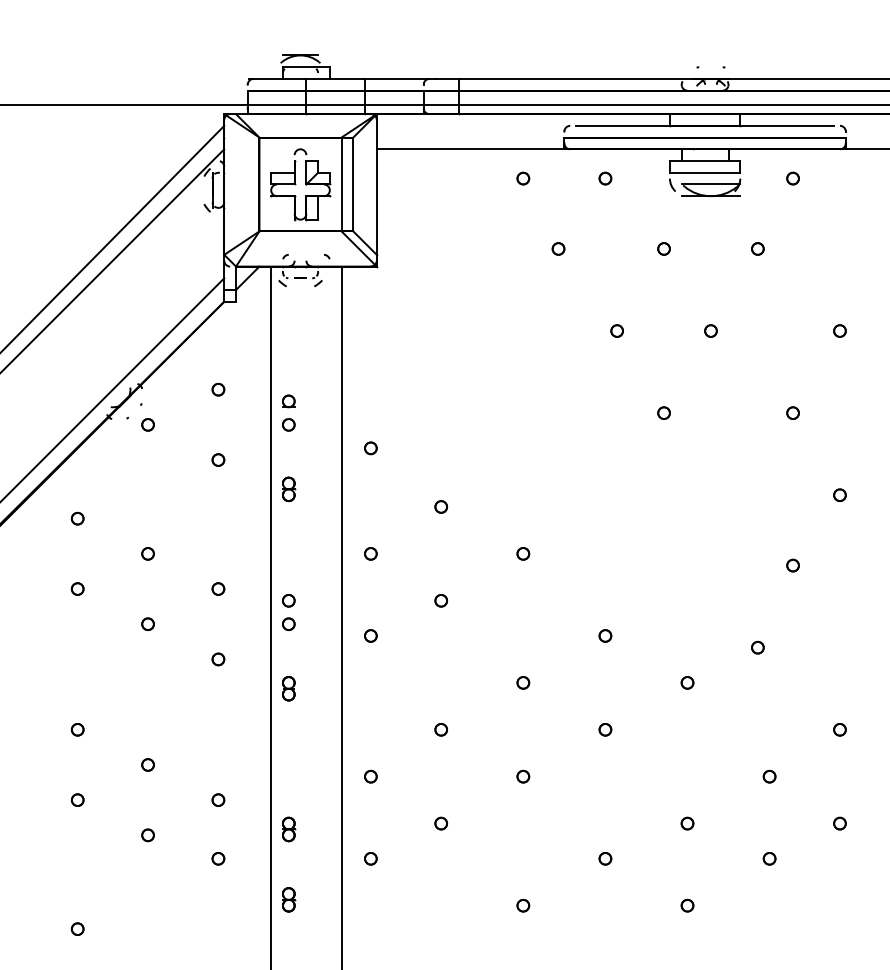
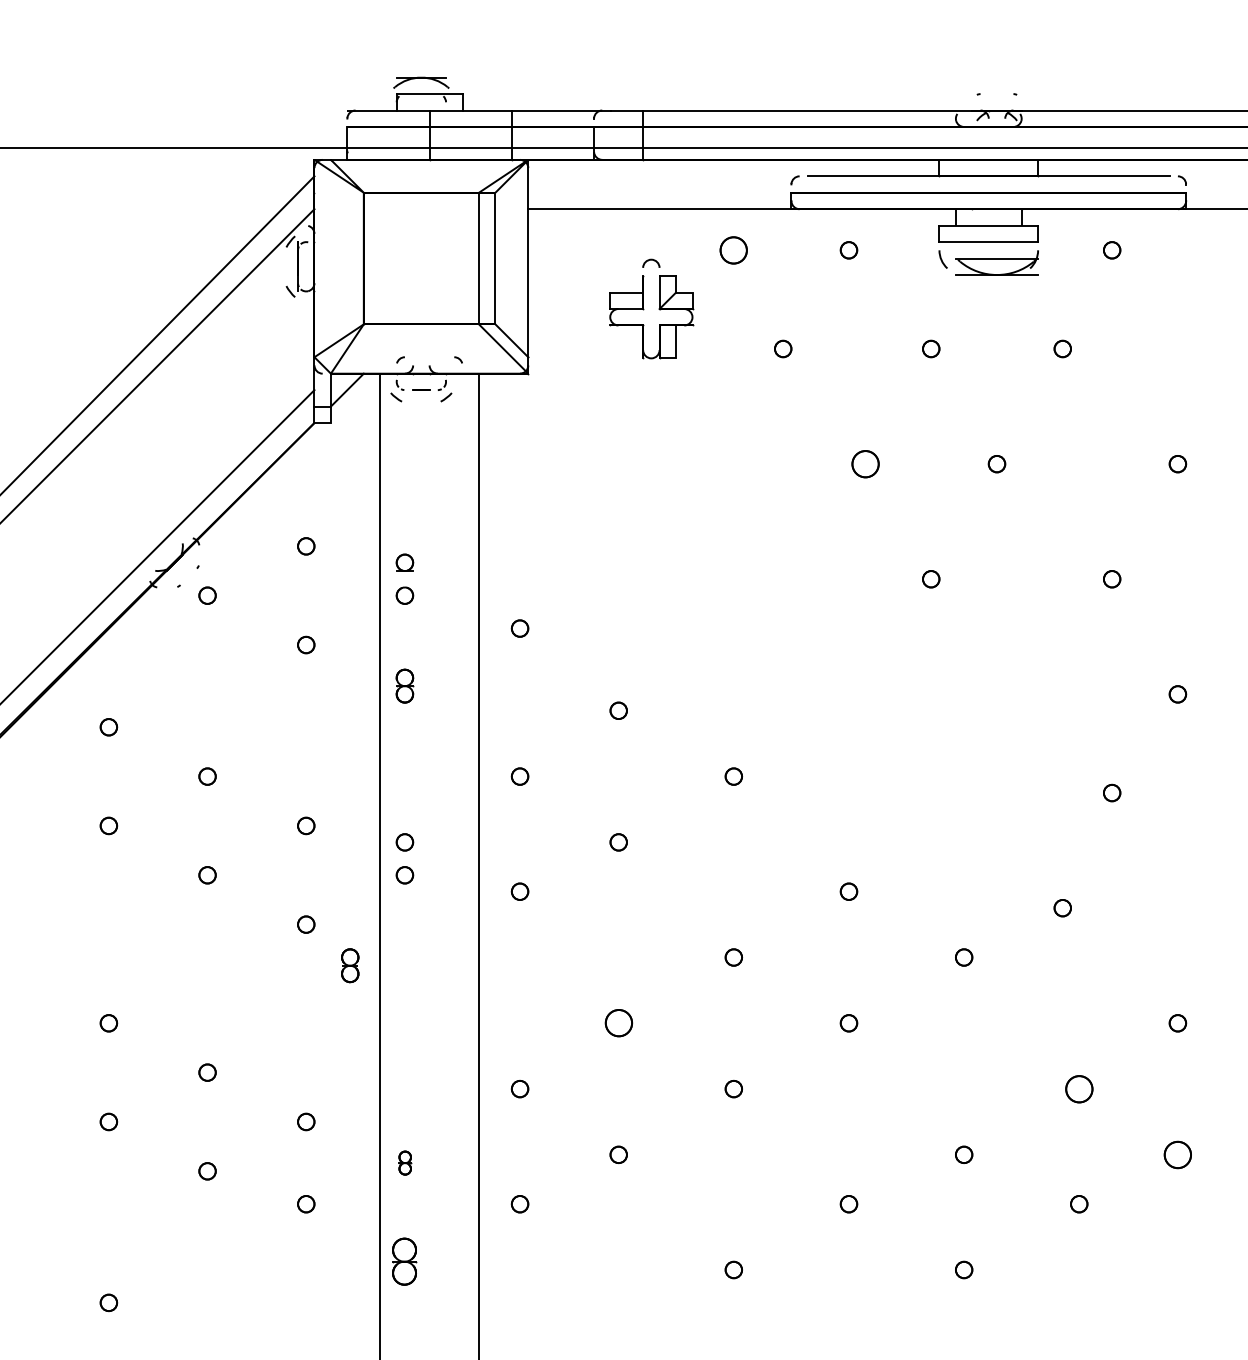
part: (523, 178) -> (734, 250), size x1.6
part: (300, 184) -> (651, 309), moved
part: (616, 330) -> (864, 463), size x1.6
part: (288, 688) -> (349, 965), moved
part: (440, 729) -> (617, 1022), size x1.6
part: (769, 776) -> (1079, 1088), size x1.6
part: (839, 823) -> (1177, 1154), size x1.6
part: (289, 829) -> (405, 1163), size x0.7
part: (289, 899) -> (405, 1261), size x1.4

